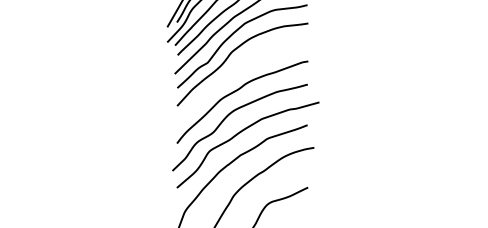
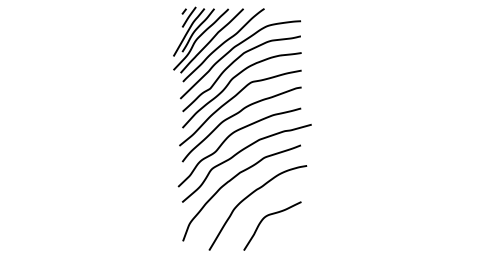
curve: (232, 74) -> (232, 99), added

